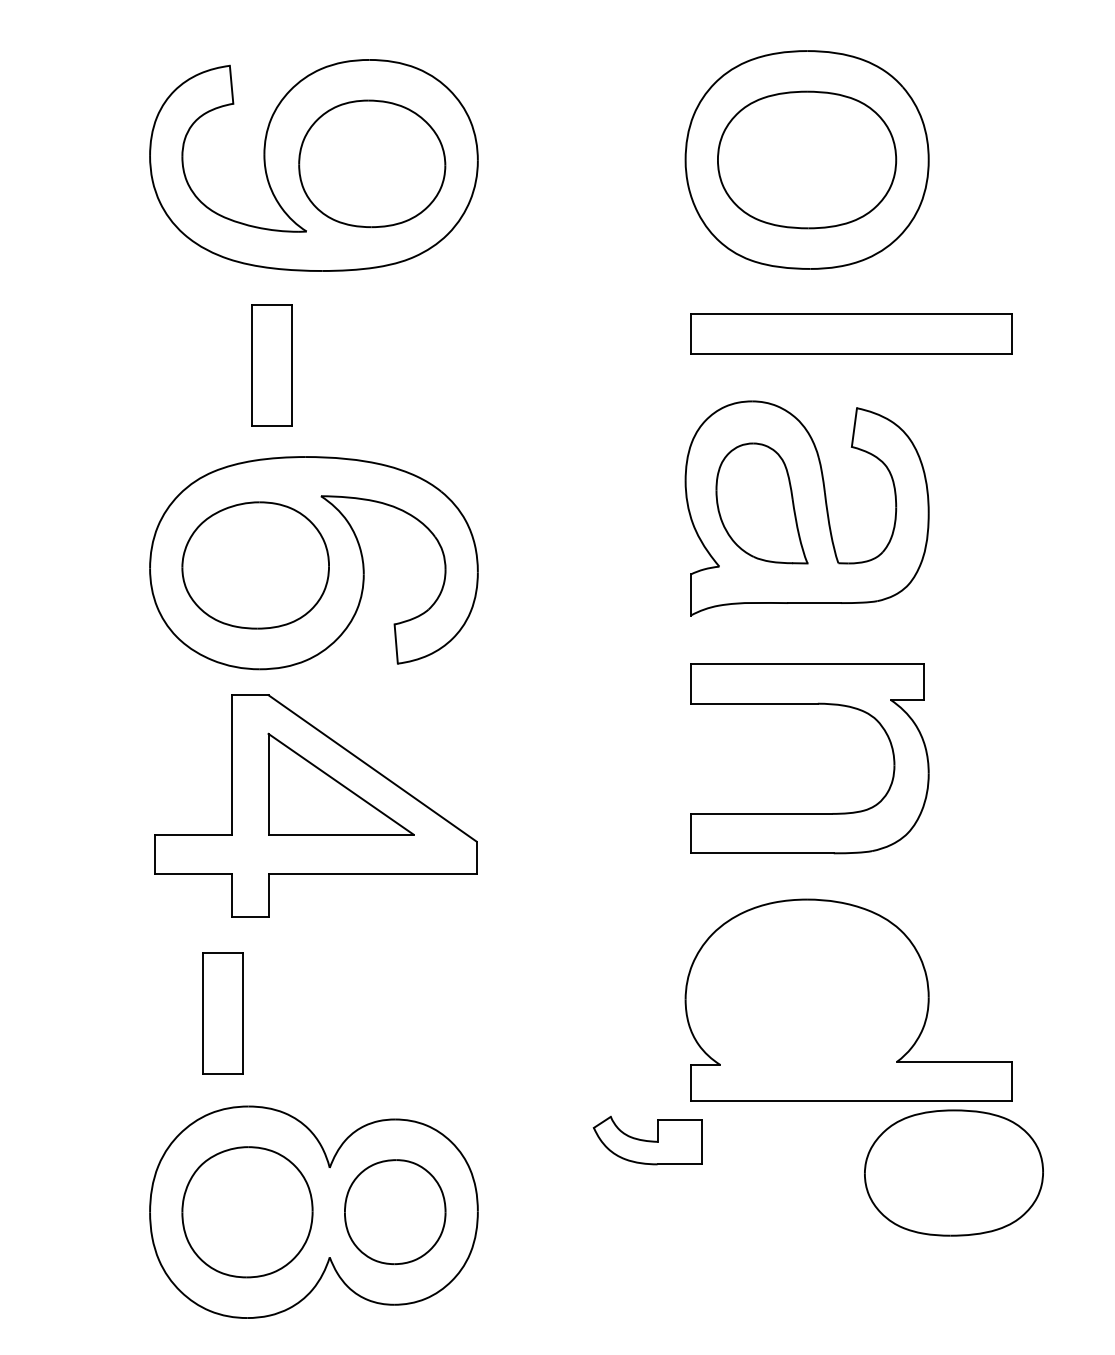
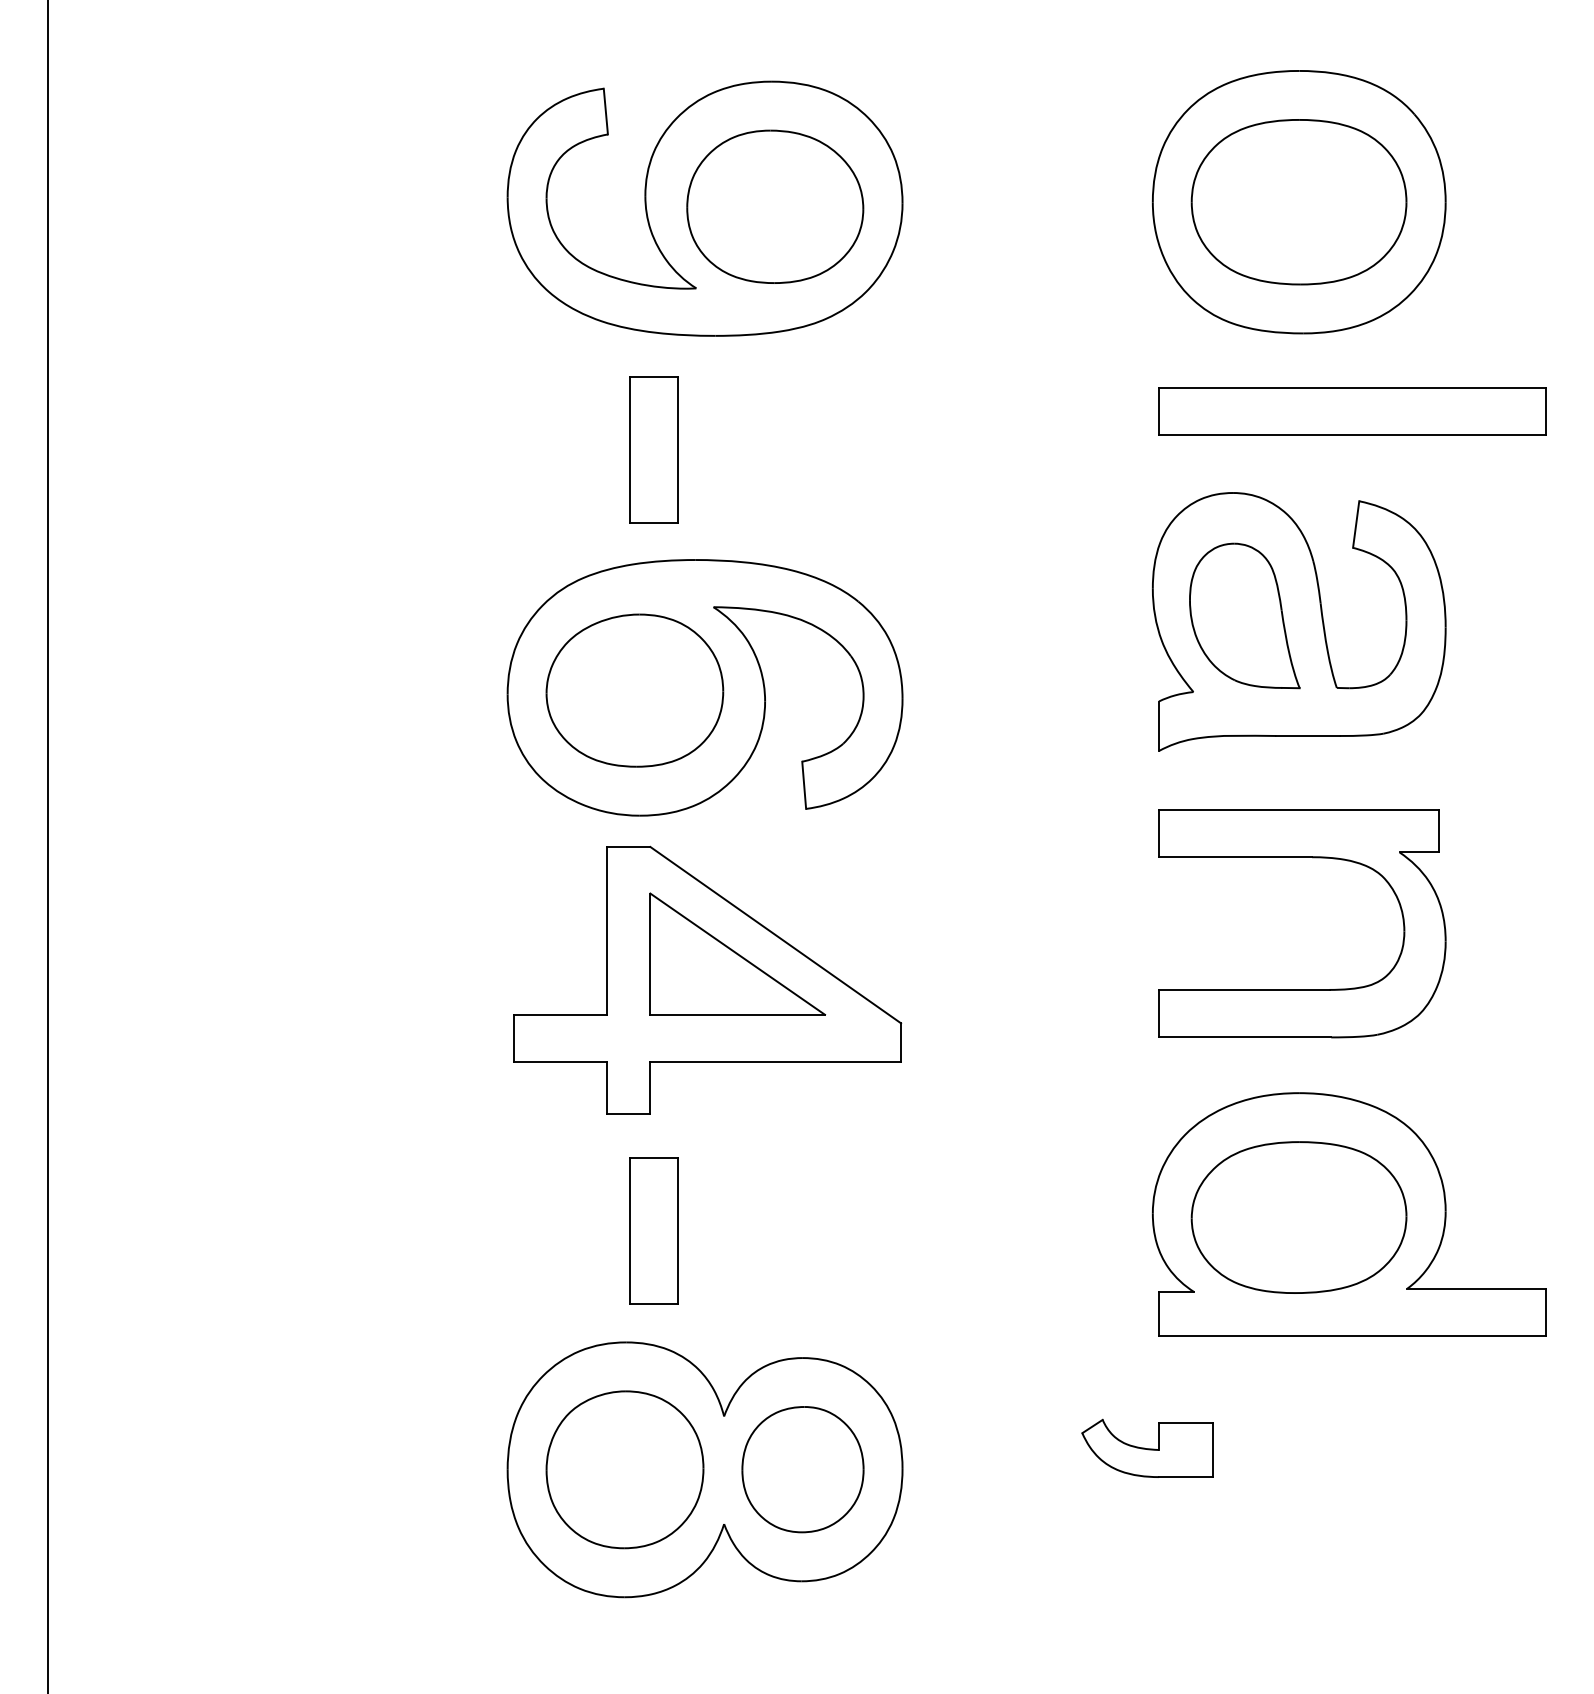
part: (222, 1013) -> (653, 1230), moved
part: (648, 1139) -> (1147, 1447), moved
part: (953, 1172) -> (1298, 1217), moved

